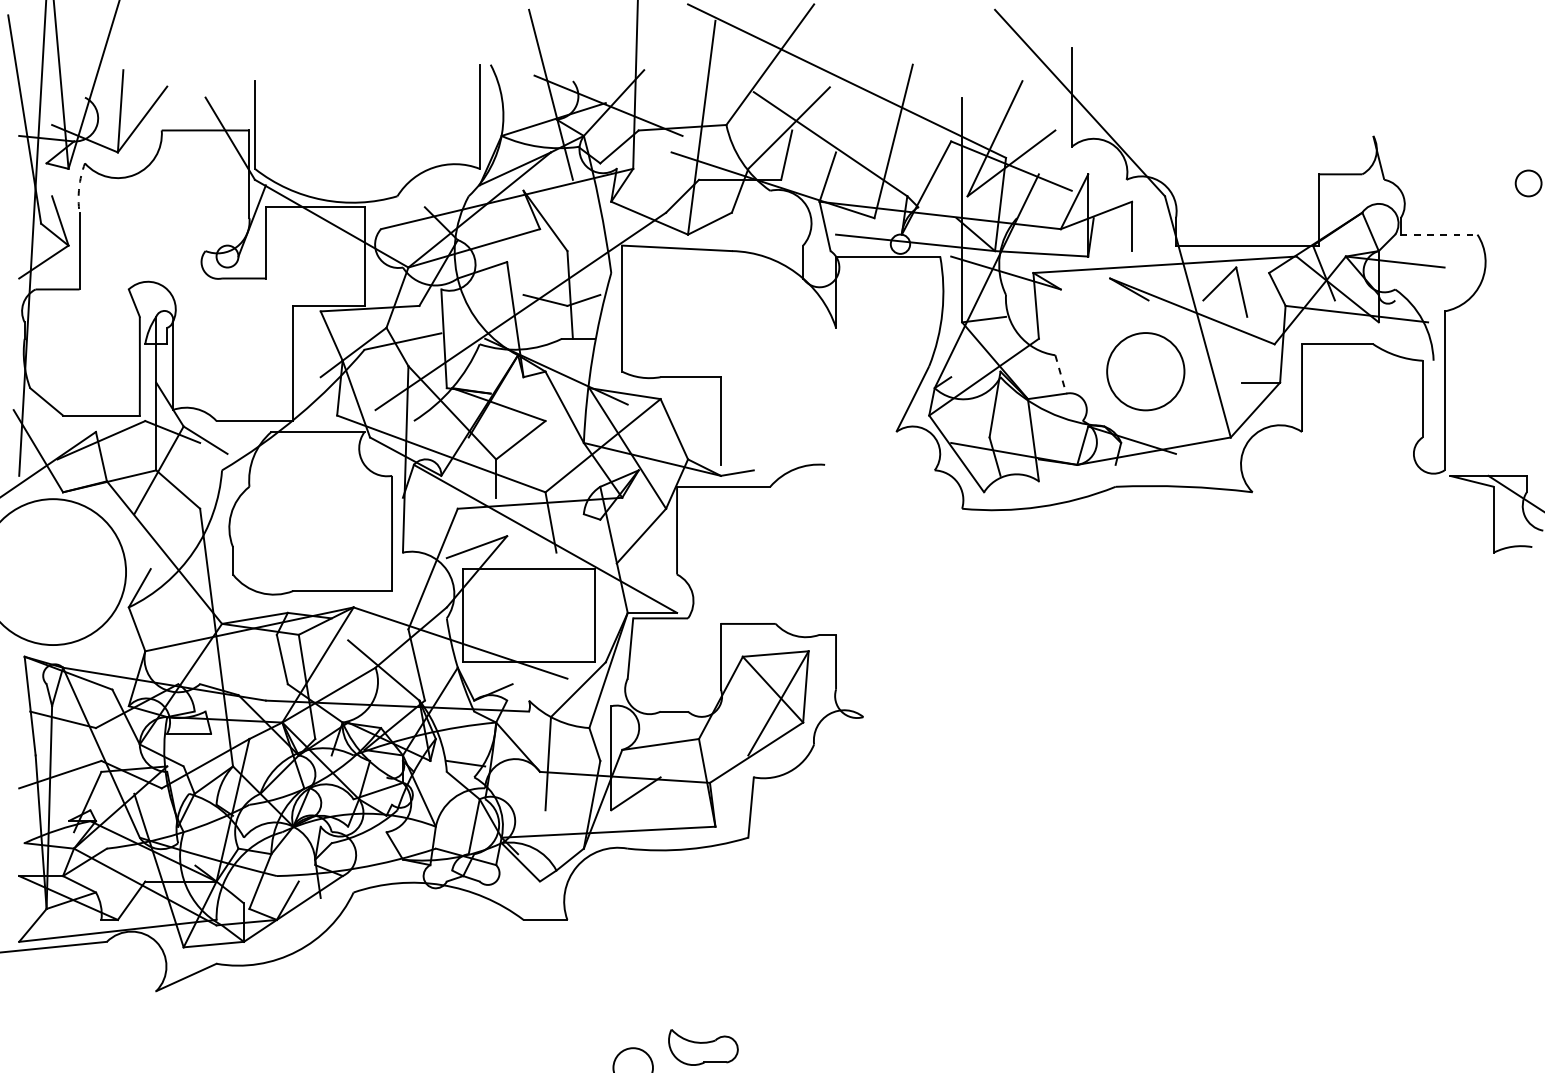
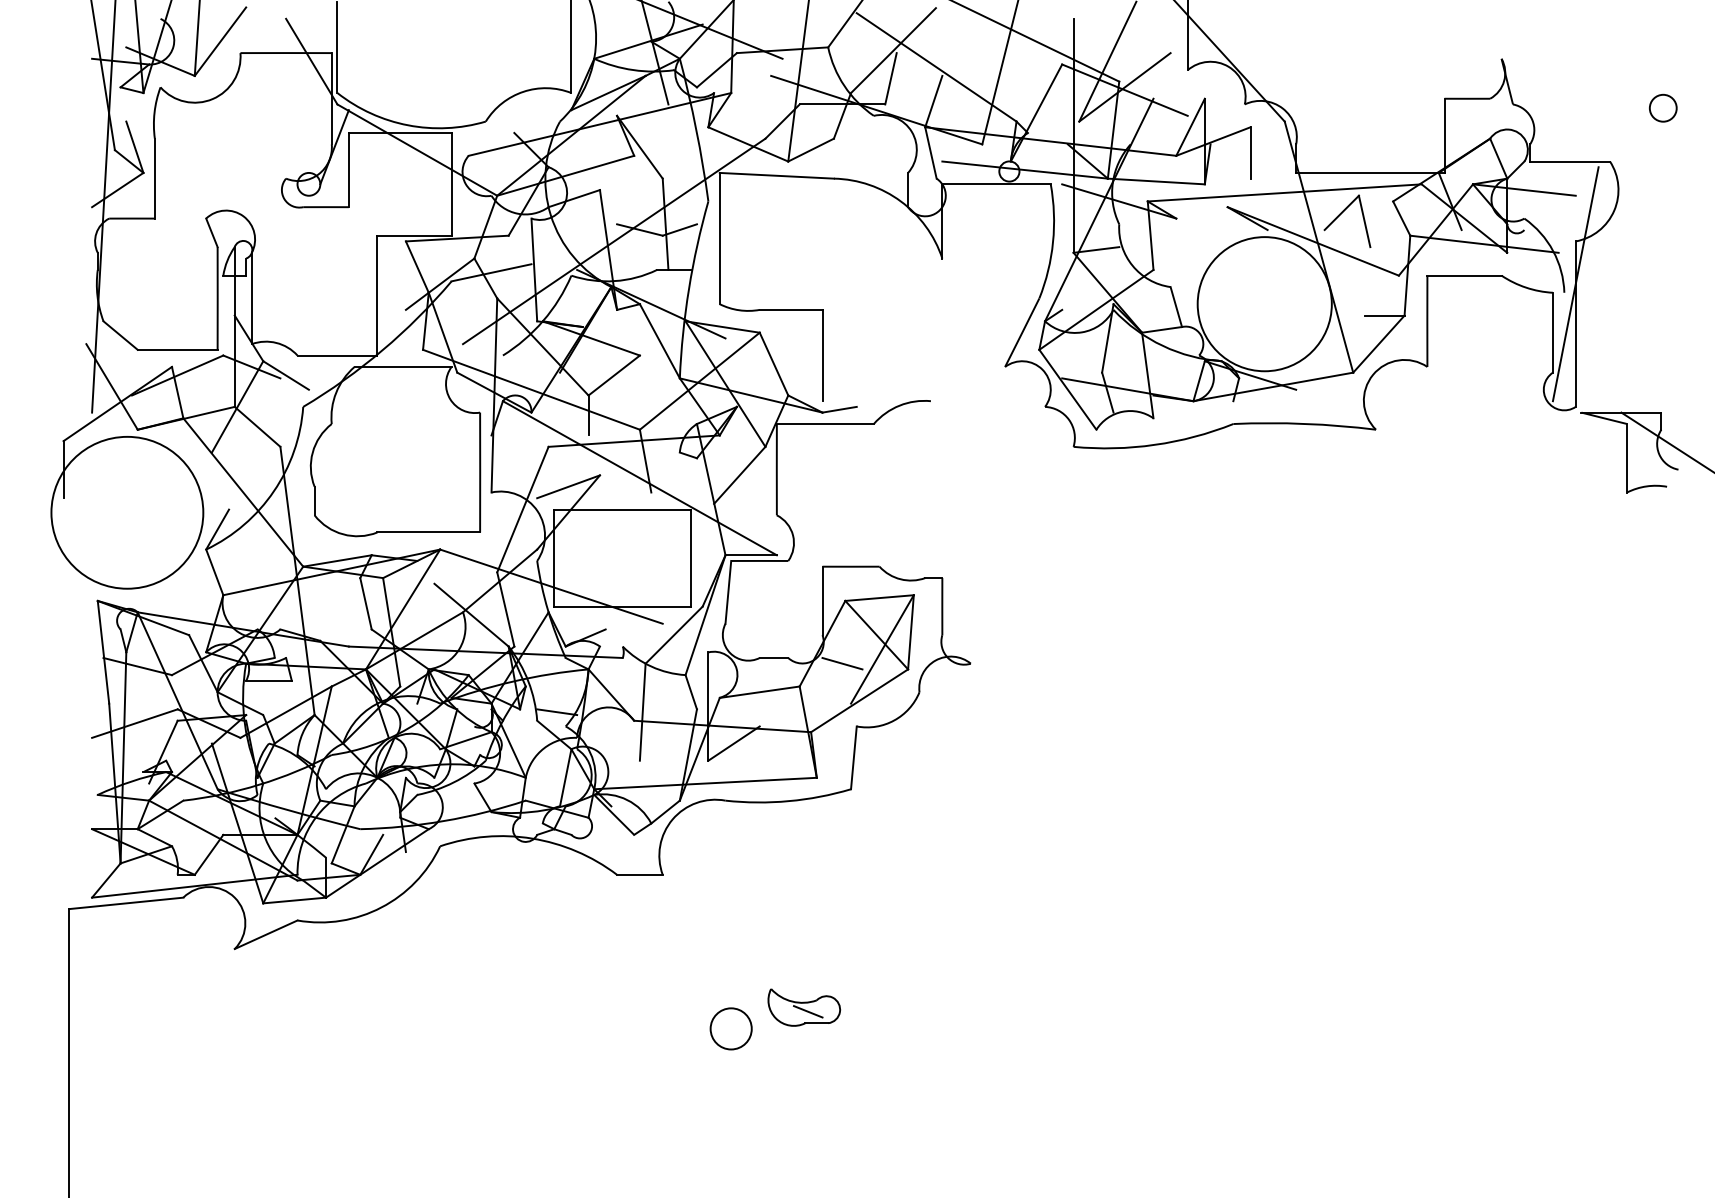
arc: (79, 187) -> (154, 112), dashed -> solid
line: (1439, 234) -> (1570, 161), dashed -> solid
line: (1444, 352) -> (1575, 284), added
circle: (1145, 371) -> (1264, 304), size x1.67
line: (1061, 374) -> (1176, 307), dashed -> solid
line: (740, 716) -> (842, 663), added
line: (706, 1051) -> (807, 1011), added

